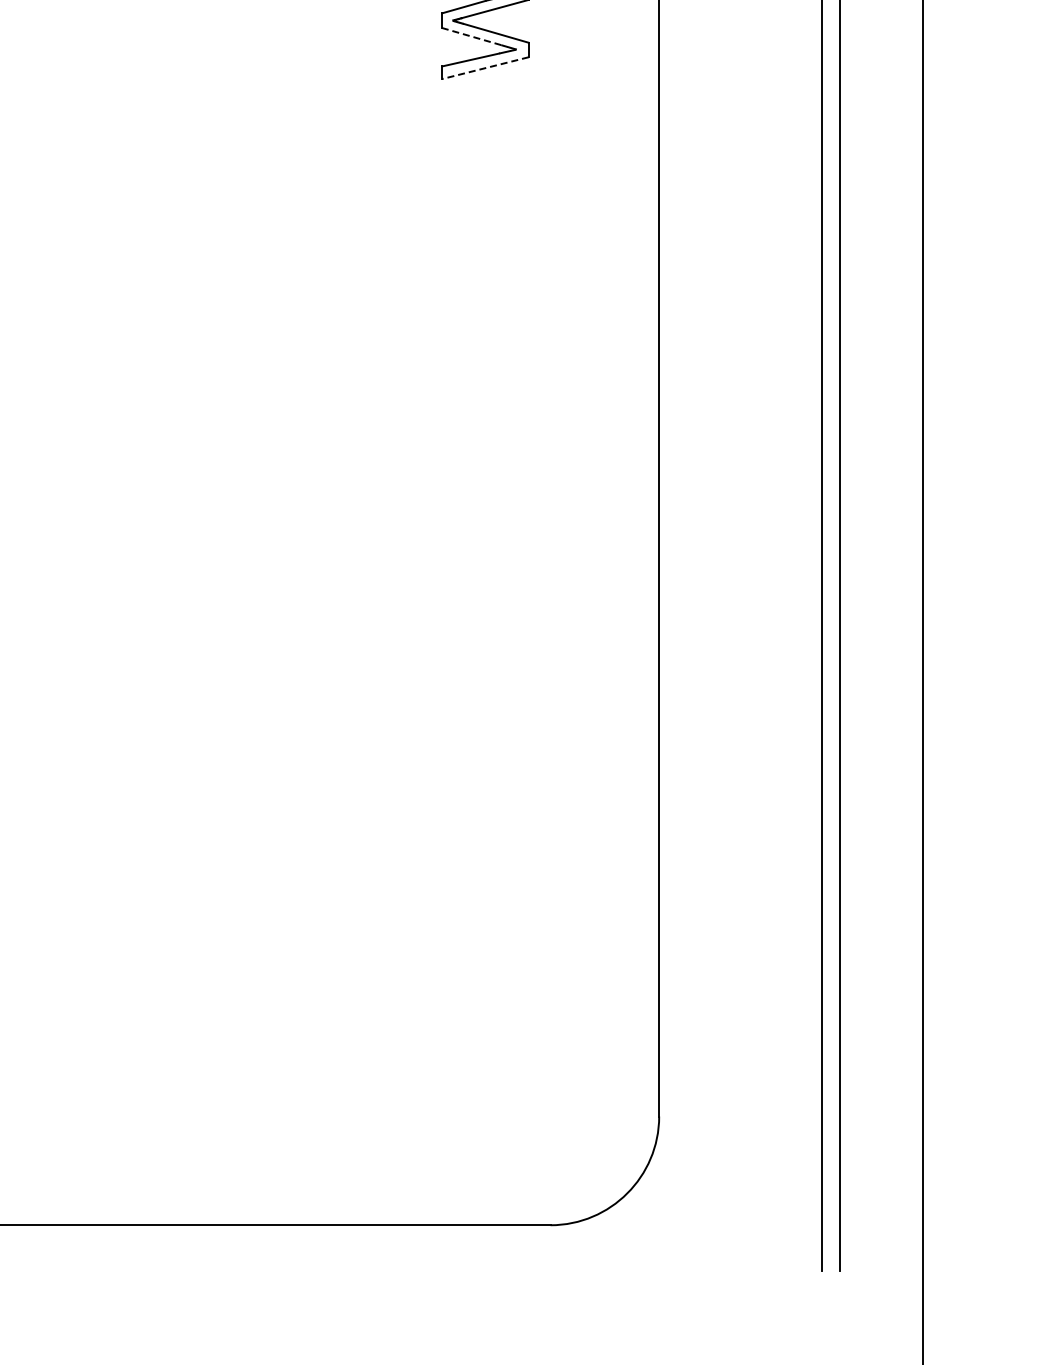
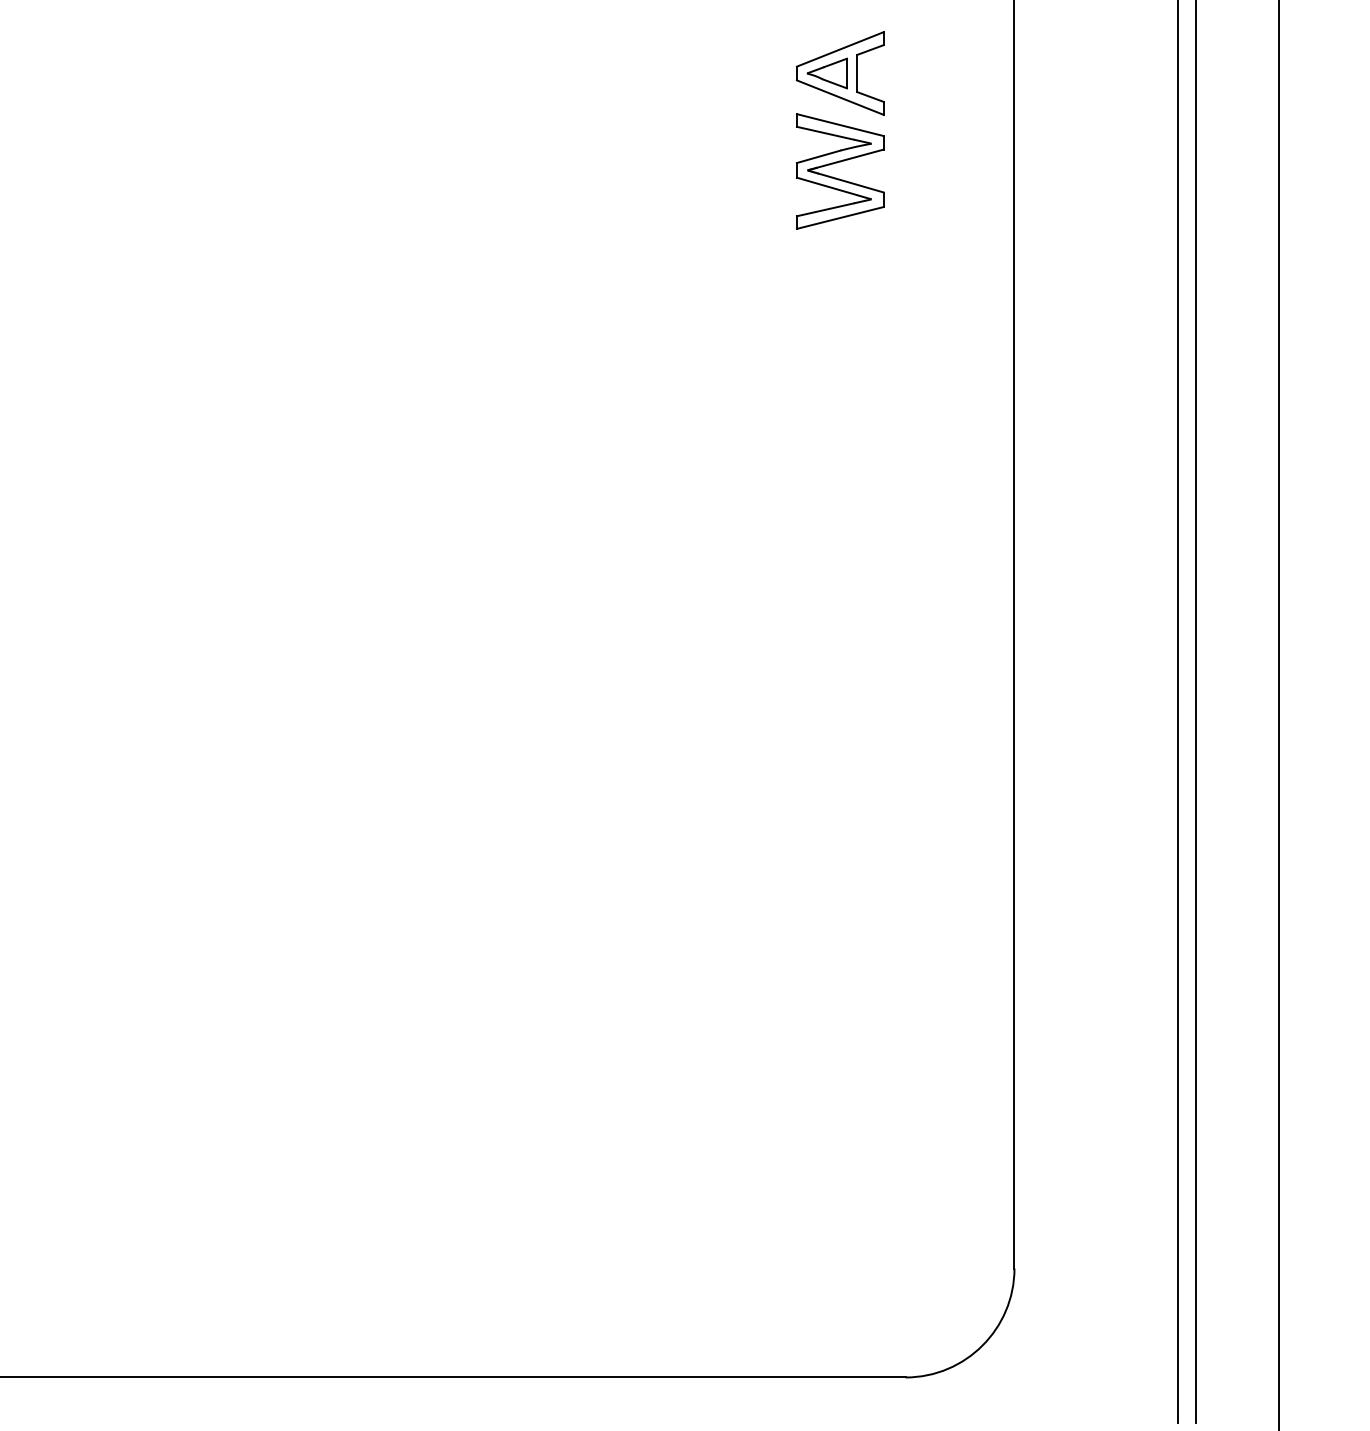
line: (471, 36) -> (826, 186), dashed -> solid
line: (485, 67) -> (840, 217), dashed -> solid

